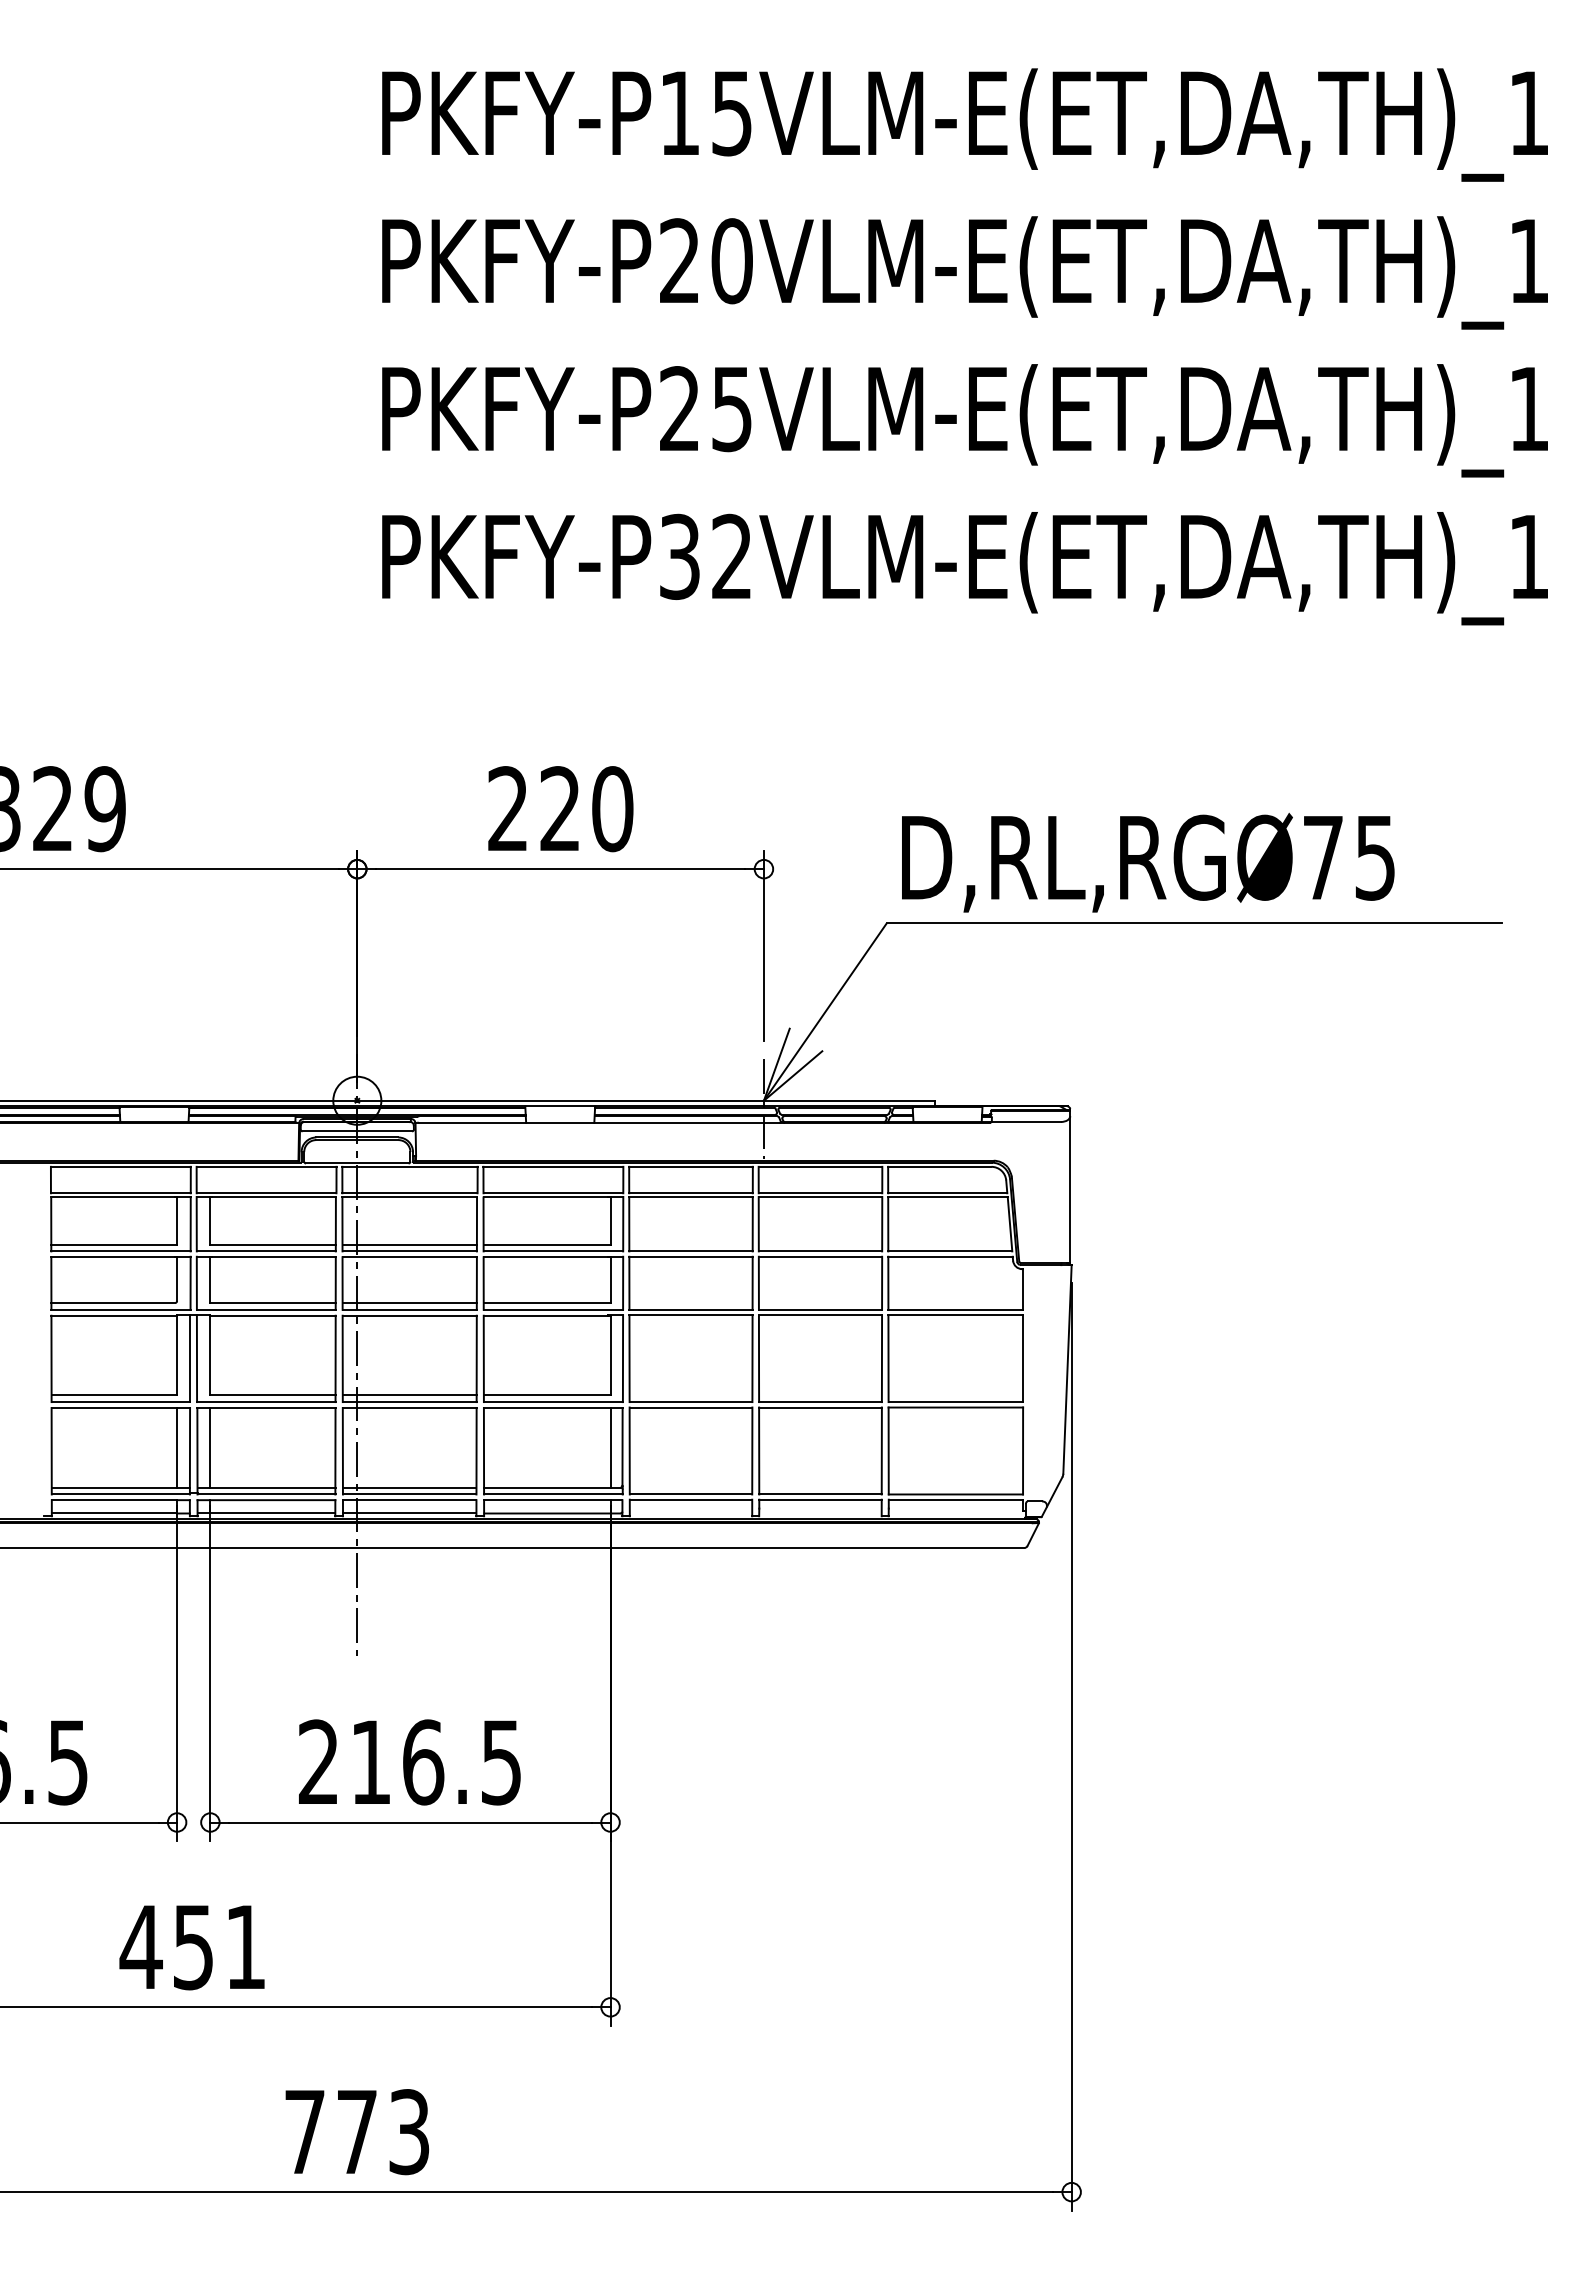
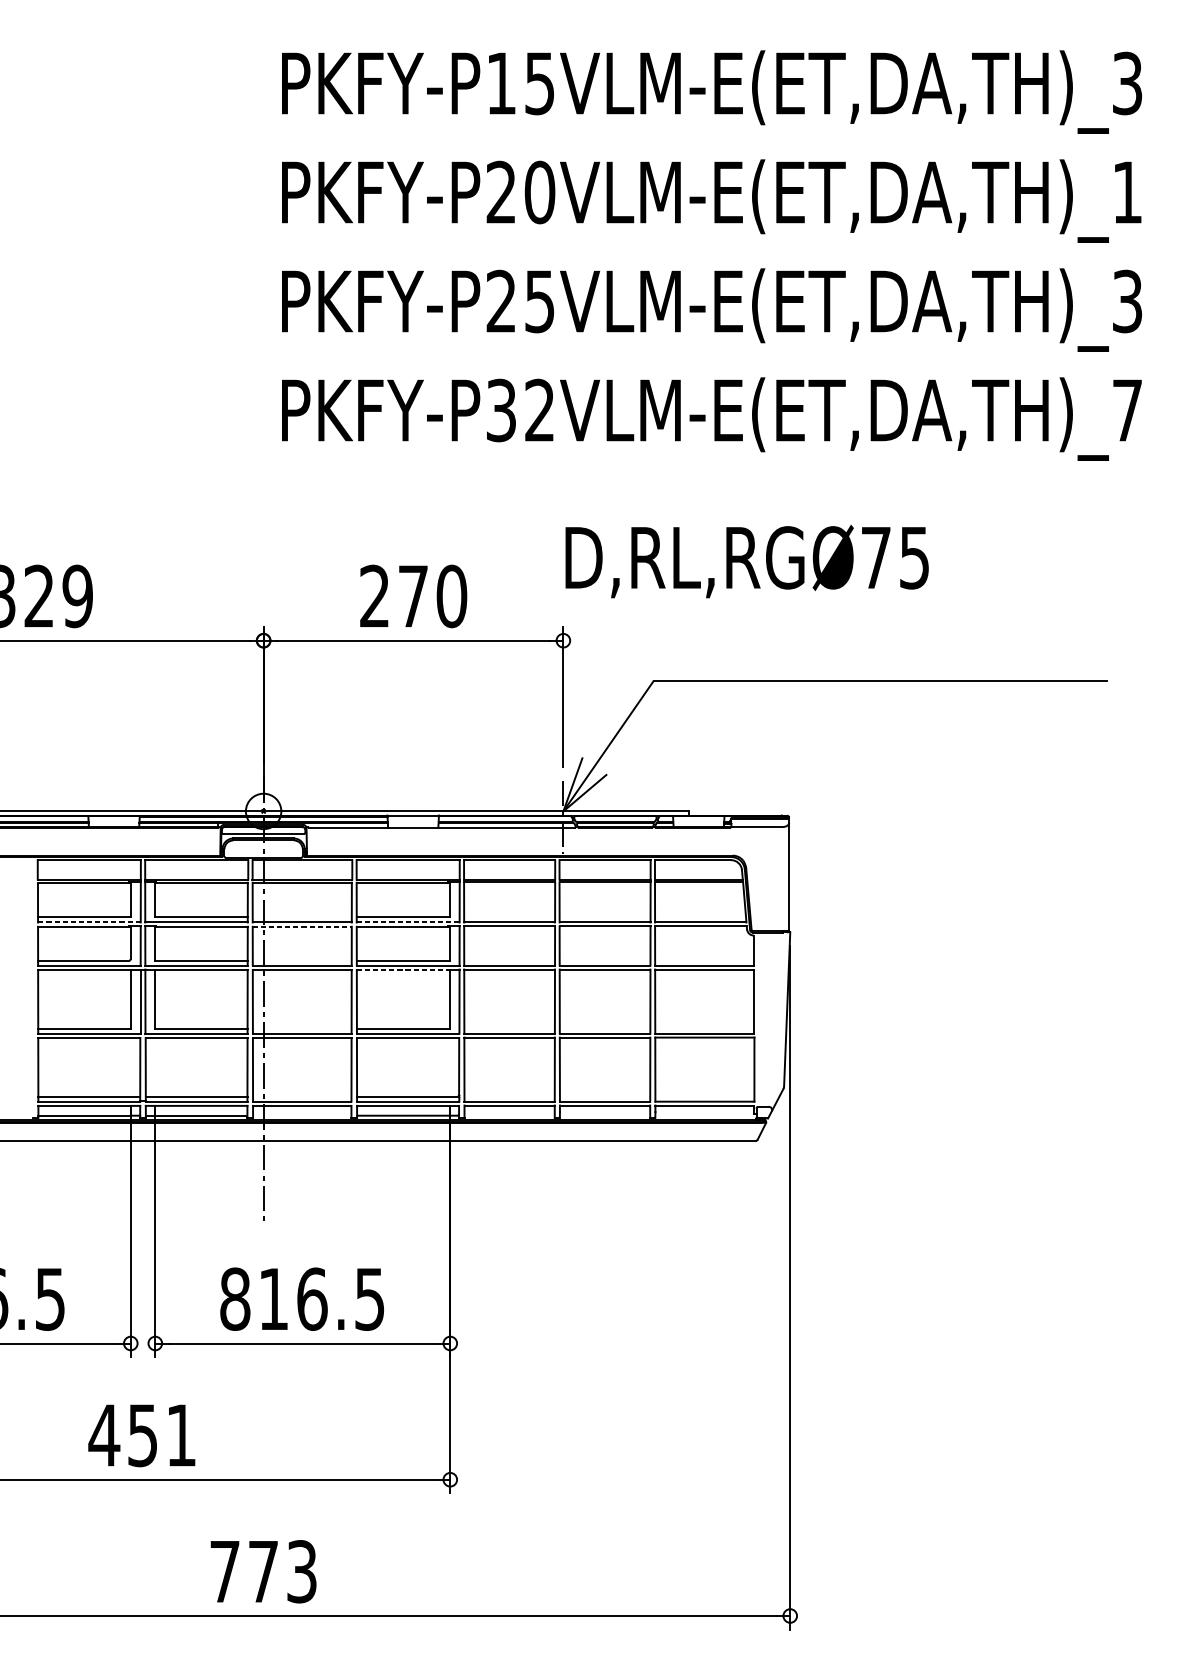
text: (1528, 113) -> (1127, 83), PKFY-P15VLM-E(ET,DA,TH)_1 -> PKFY-P15VLM-E(ET,DA,TH)_3
text: (1528, 409) -> (1127, 301), PKFY-P25VLM-E(ET,DA,TH)_1 -> PKFY-P25VLM-E(ET,DA,TH)_3
text: (1529, 556) -> (1127, 410), PKFY-P32VLM-E(ET,DA,TH)_1 -> PKFY-P32VLM-E(ET,DA,TH)_7
text: (559, 808) -> (412, 595), 220 -> 270
text: (1148, 862) -> (747, 561), moved
line: (409, 1244) -> (302, 917), removed
line: (121, 1251) -> (89, 922), solid -> dashed
line: (553, 1251) -> (408, 922), solid -> dashed
line: (410, 1257) -> (302, 926), solid -> dashed
line: (409, 1302) -> (302, 960), removed
line: (547, 1315) -> (403, 969), solid -> dashed
line: (409, 1395) -> (302, 1028), removed
line: (177, 1447) -> (131, 1067), removed
line: (210, 1447) -> (155, 1067), removed
line: (610, 1447) -> (450, 1067), removed
line: (409, 1487) -> (302, 1096), removed
line: (409, 1513) -> (302, 1115), removed
text: (318, 1762) -> (235, 1299), 216.5 -> 816.5

